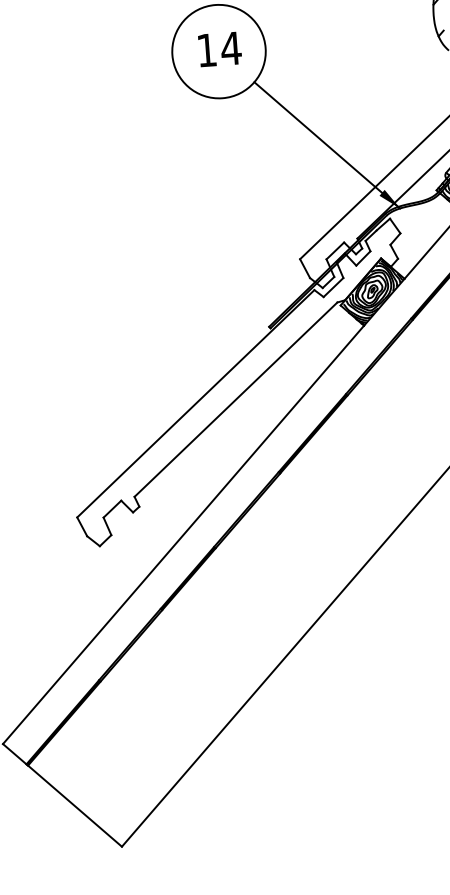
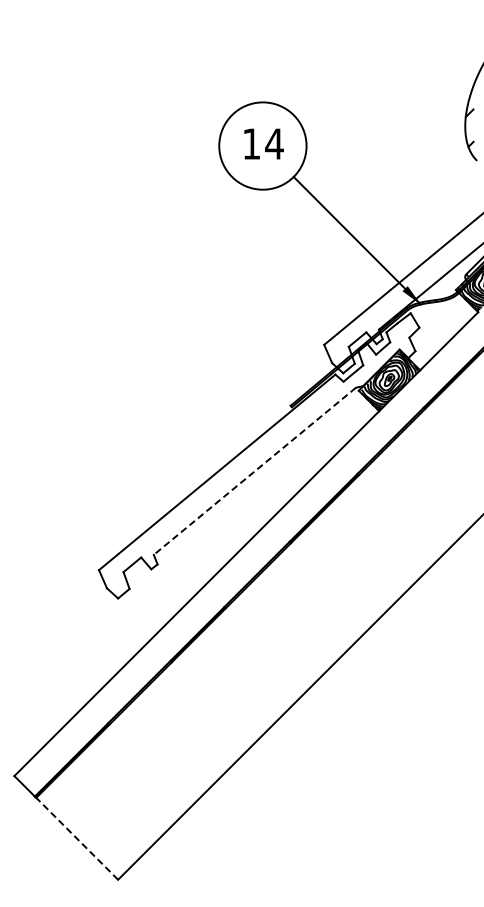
line: (235, 399) -> (254, 471), solid -> dashed
line: (75, 805) -> (77, 838), solid -> dashed

